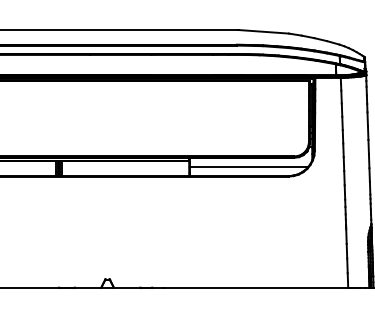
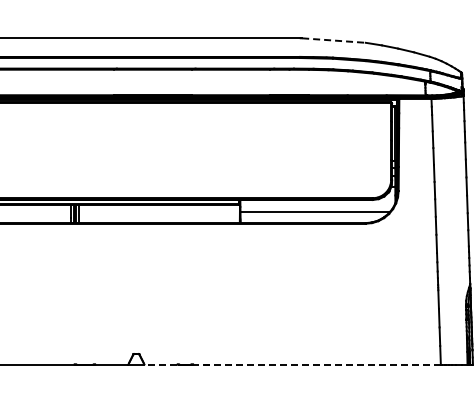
line: (263, 31) -> (333, 40), solid -> dashed
line: (230, 287) -> (292, 364), solid -> dashed

